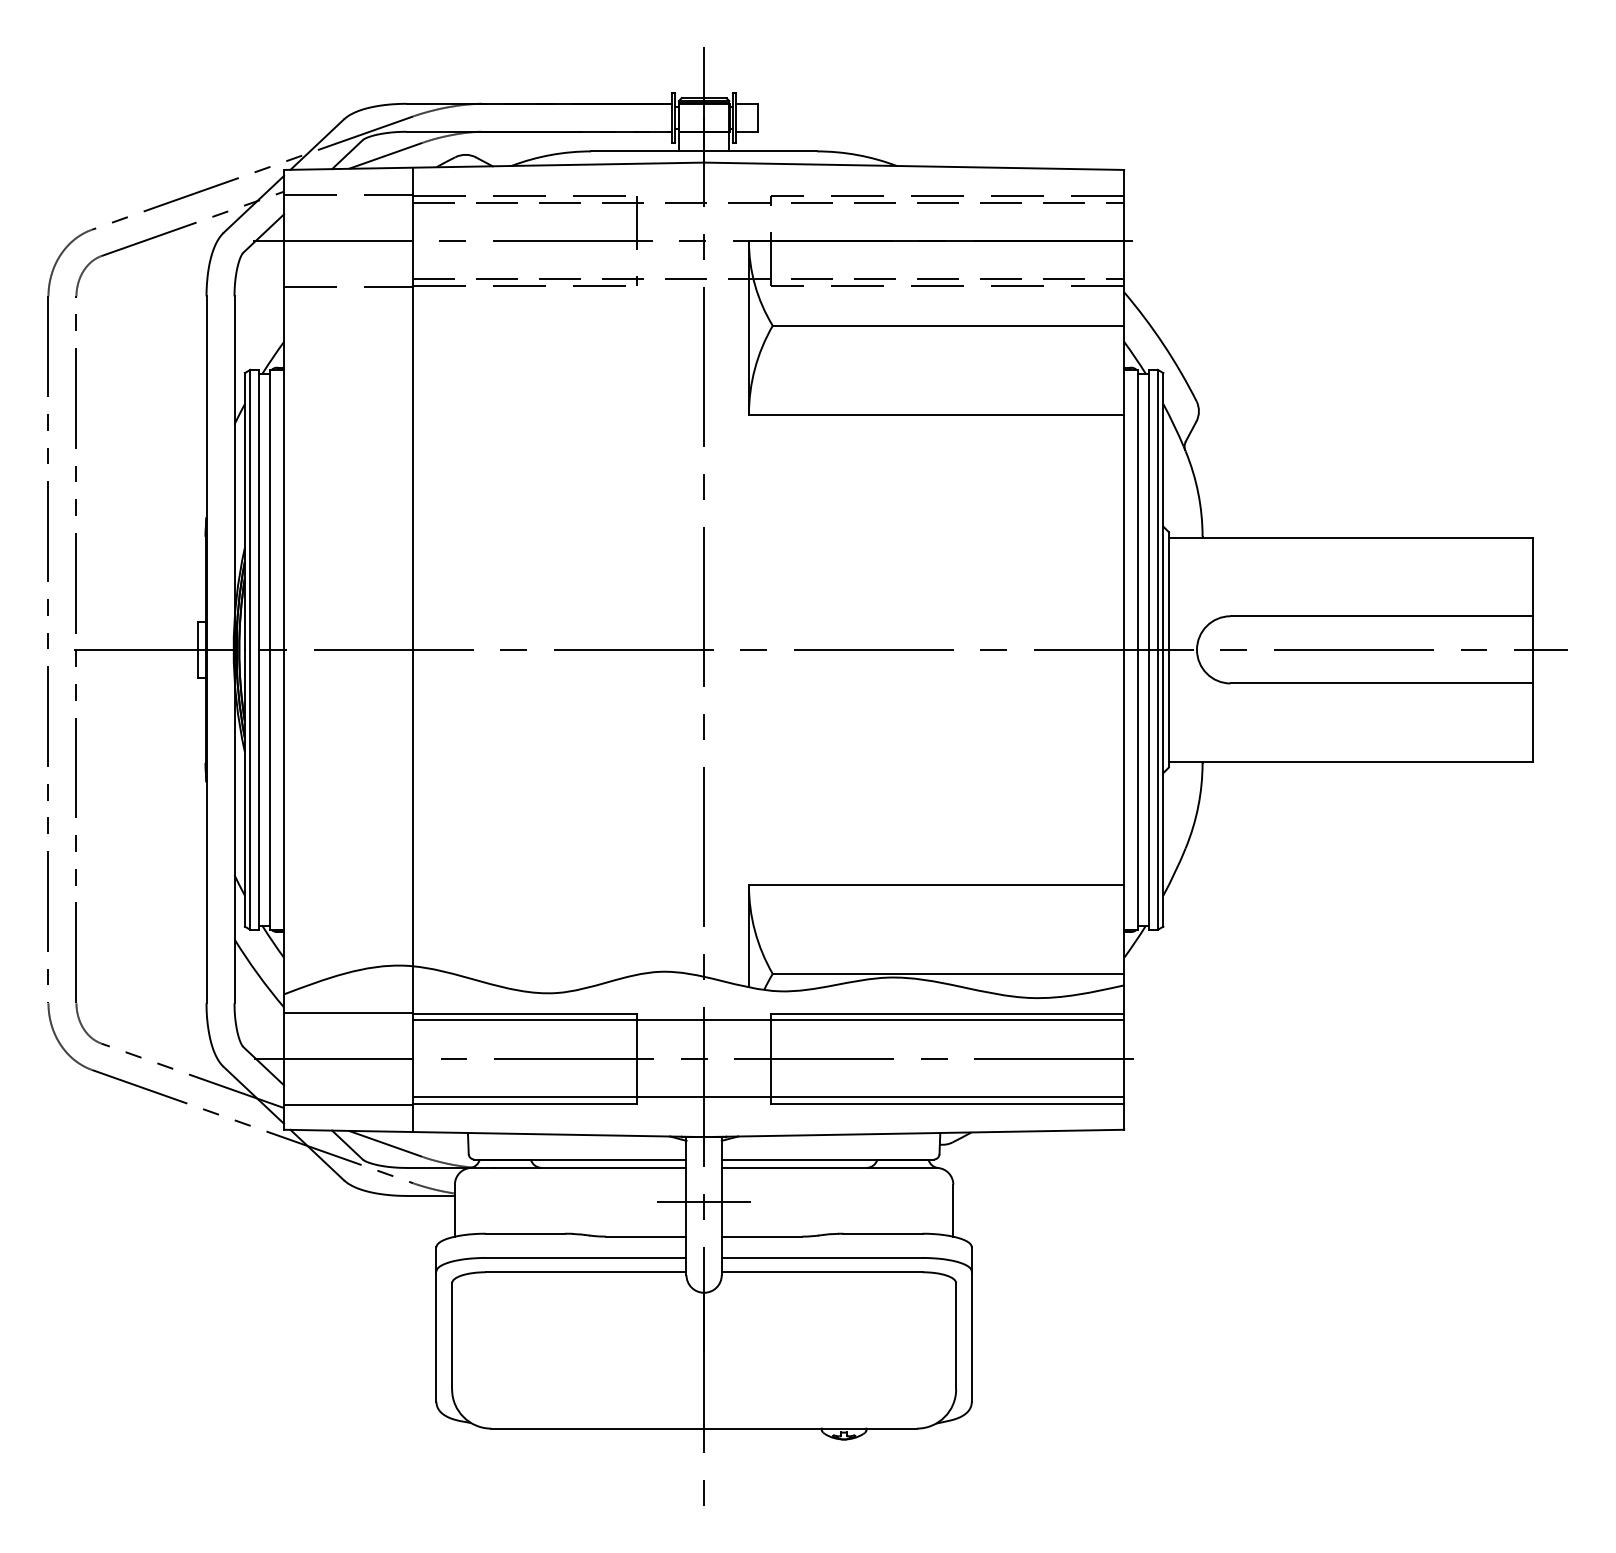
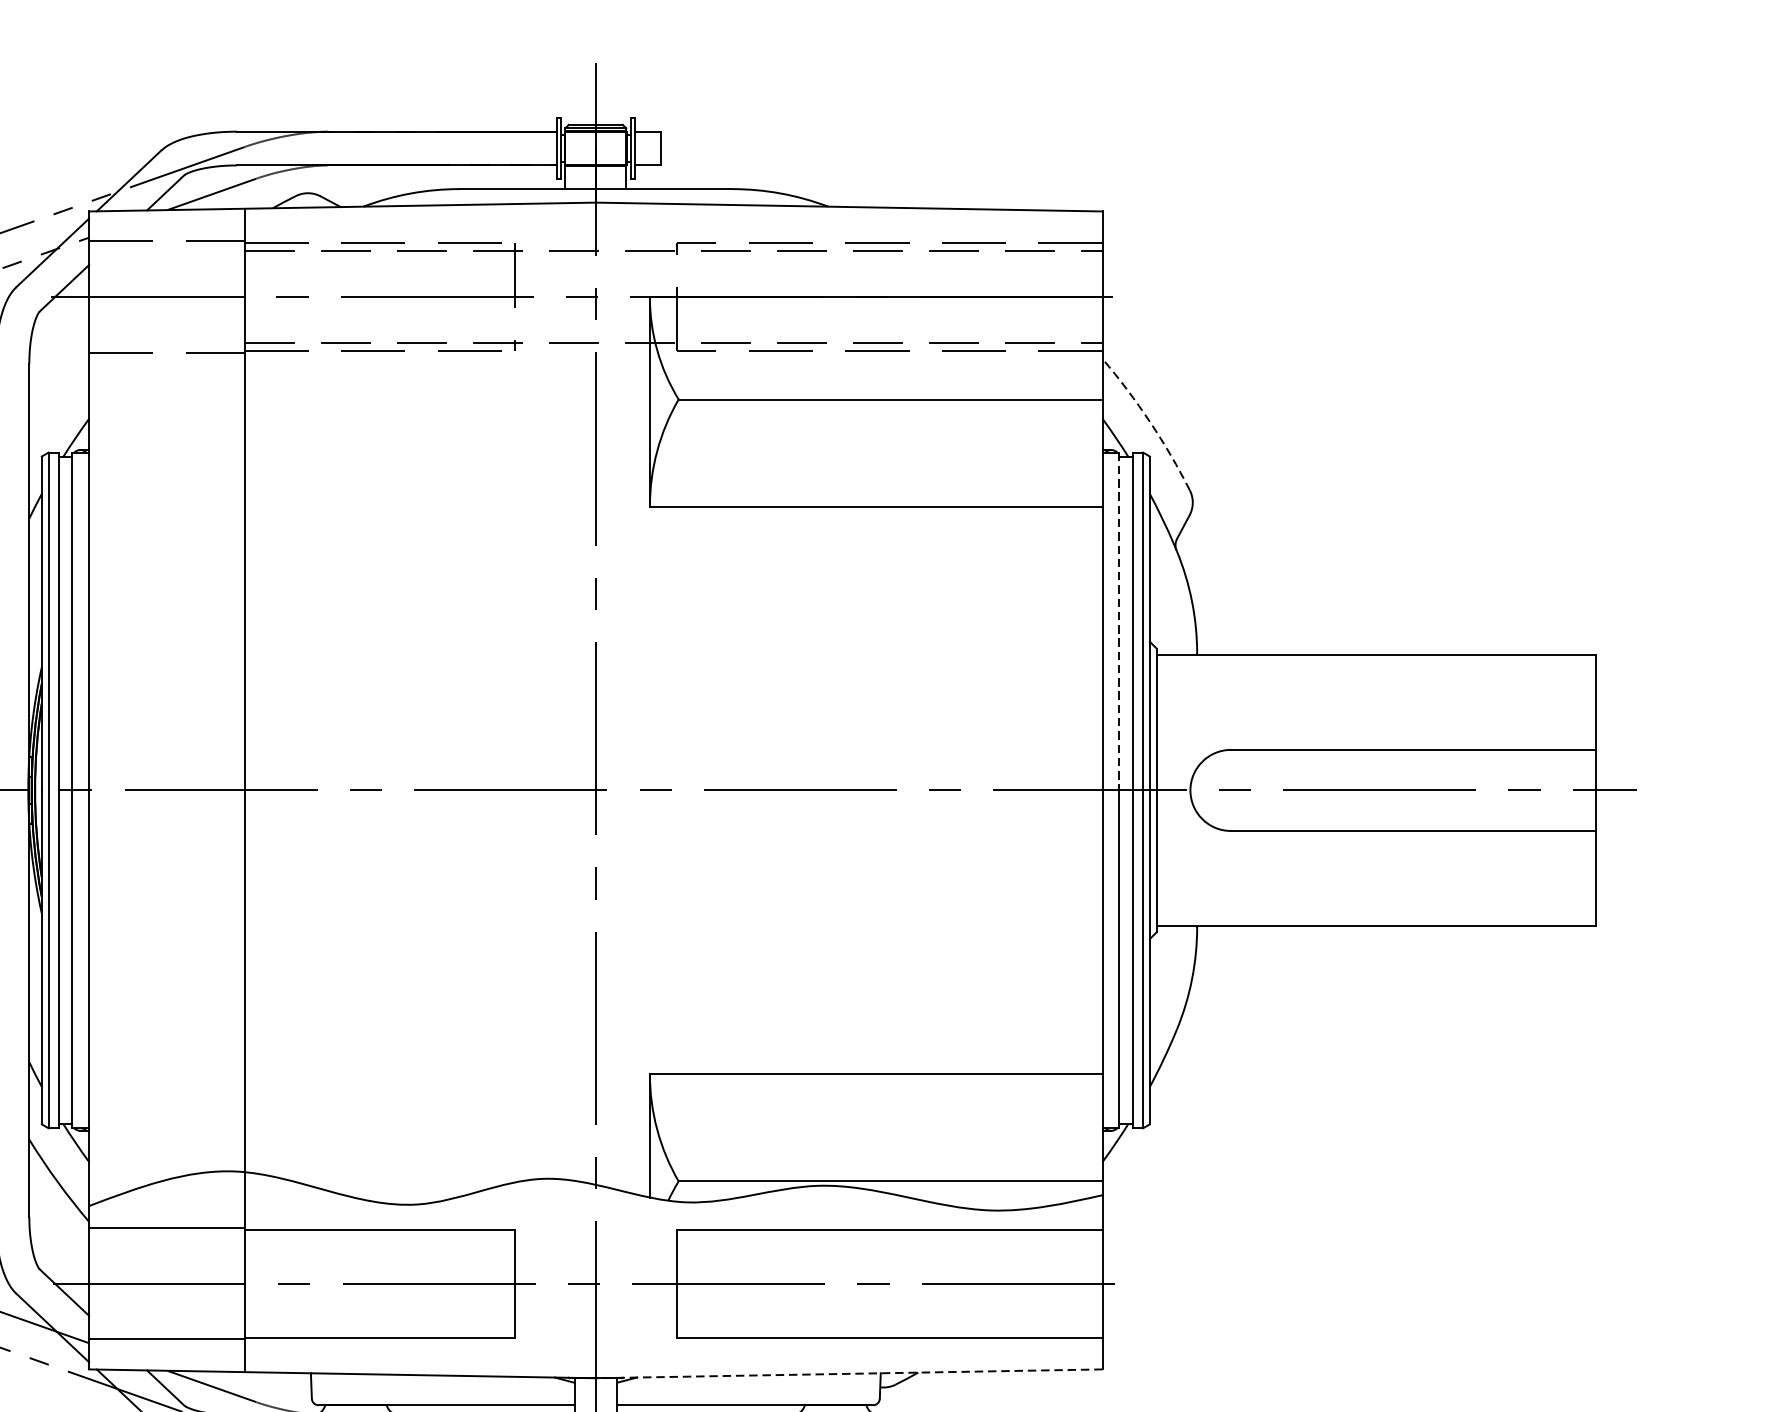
arc: (1163, 344) -> (1150, 422), solid -> dashed
line: (1138, 510) -> (1119, 622), solid -> dashed
line: (768, 1020) -> (673, 1237), removed
line: (768, 1097) -> (673, 1330), removed
line: (913, 1133) -> (848, 1373), solid -> dashed

